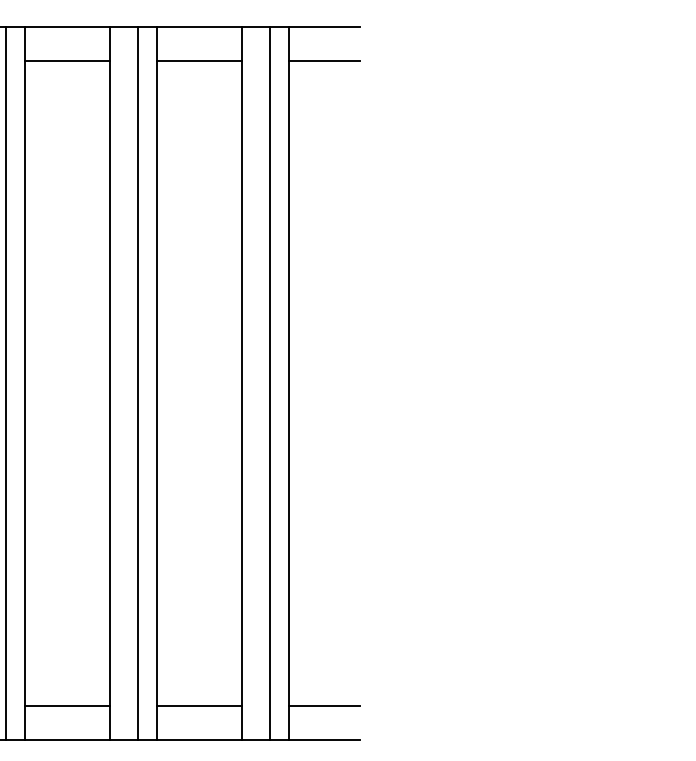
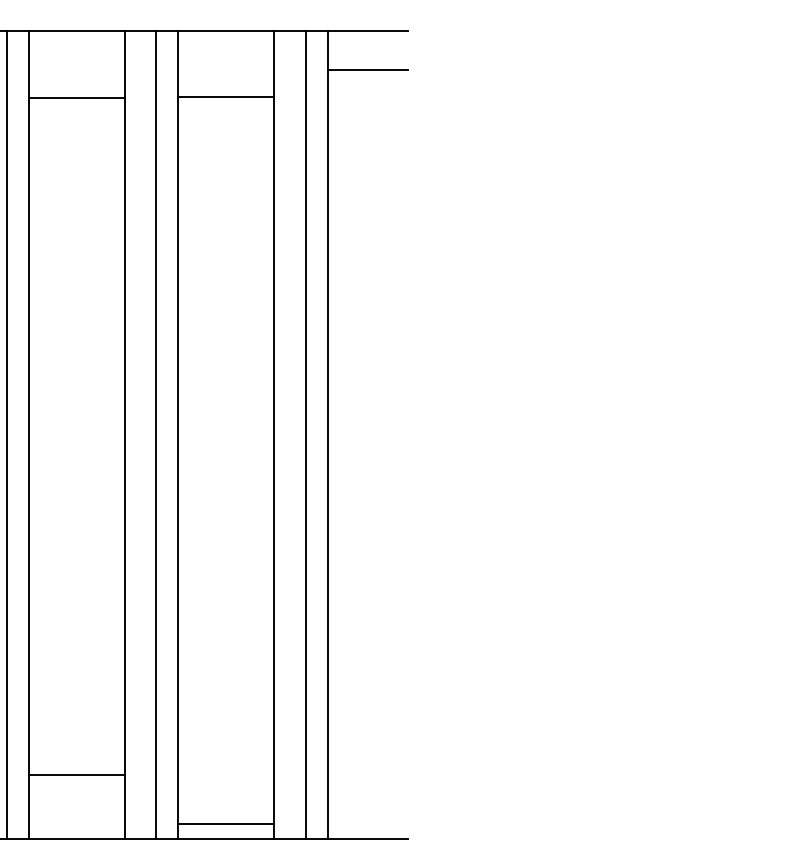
line: (67, 61) -> (76, 98), moved
line: (199, 61) -> (226, 97), moved
line: (67, 705) -> (76, 774), moved
line: (199, 705) -> (226, 823), moved
line: (324, 705) -> (367, 799), removed

